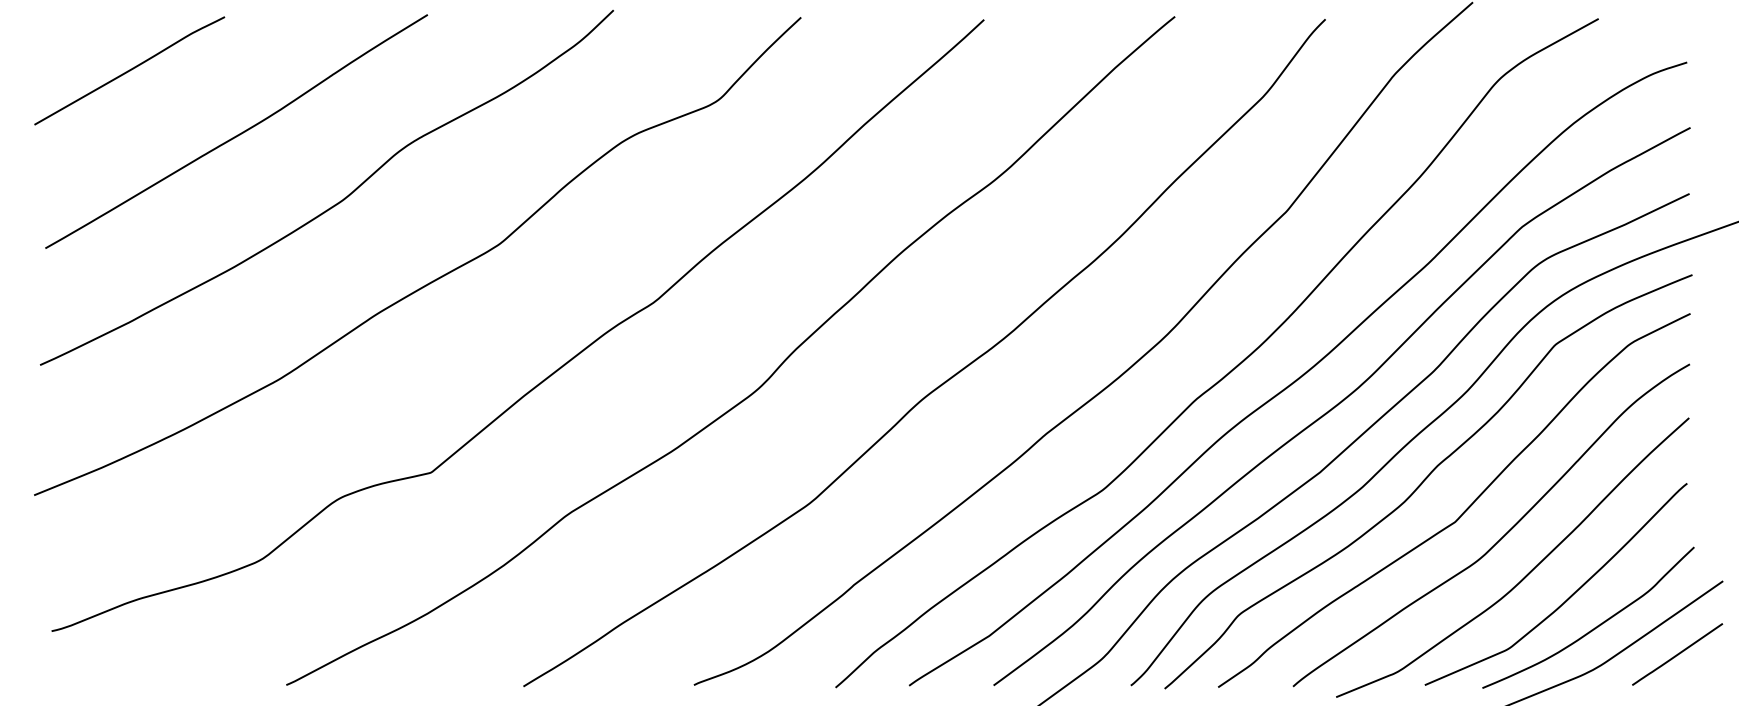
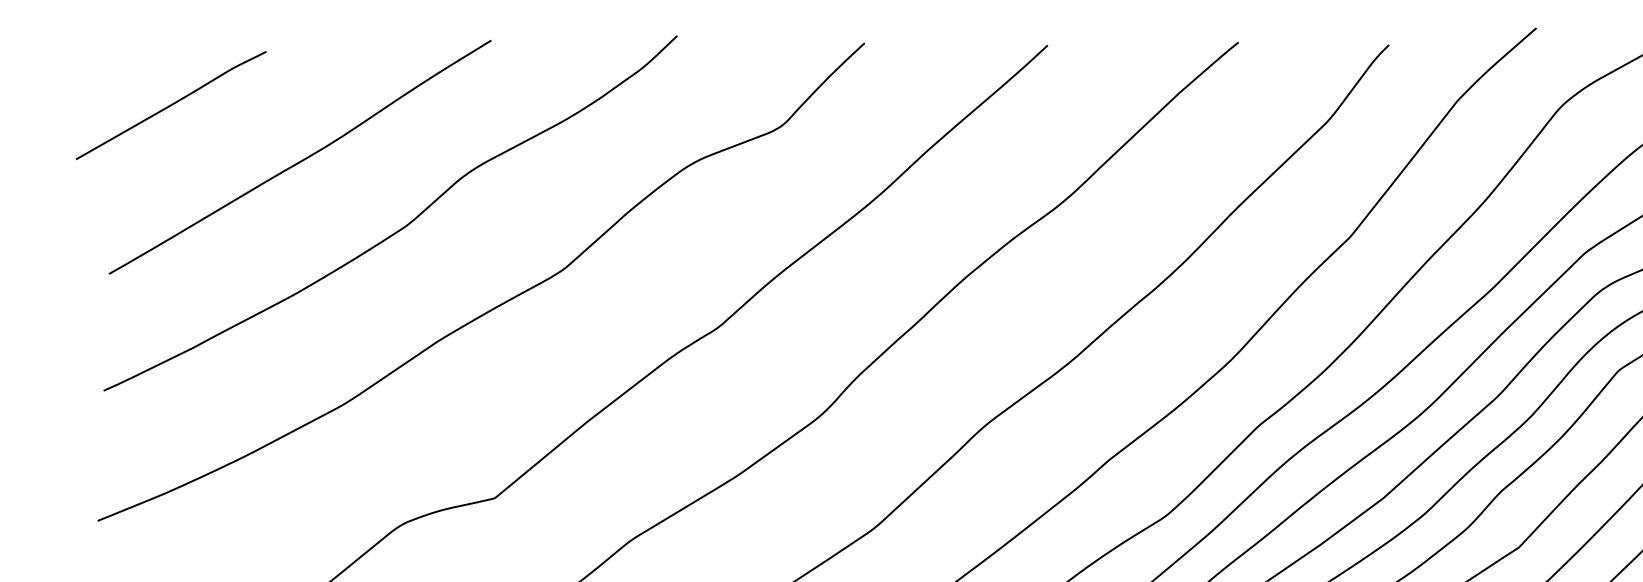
curve: (129, 70) -> (171, 105), moved

